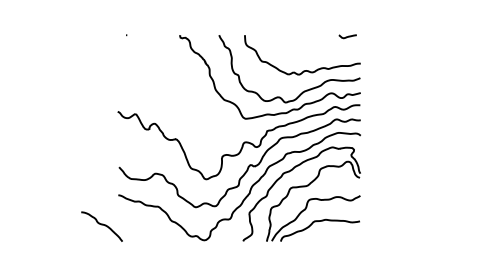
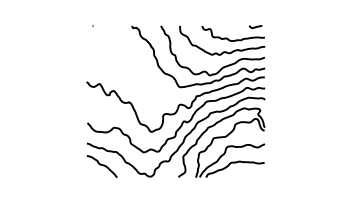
curve: (317, 54) -> (233, 40), added
curve: (101, 225) -> (101, 165), moved

